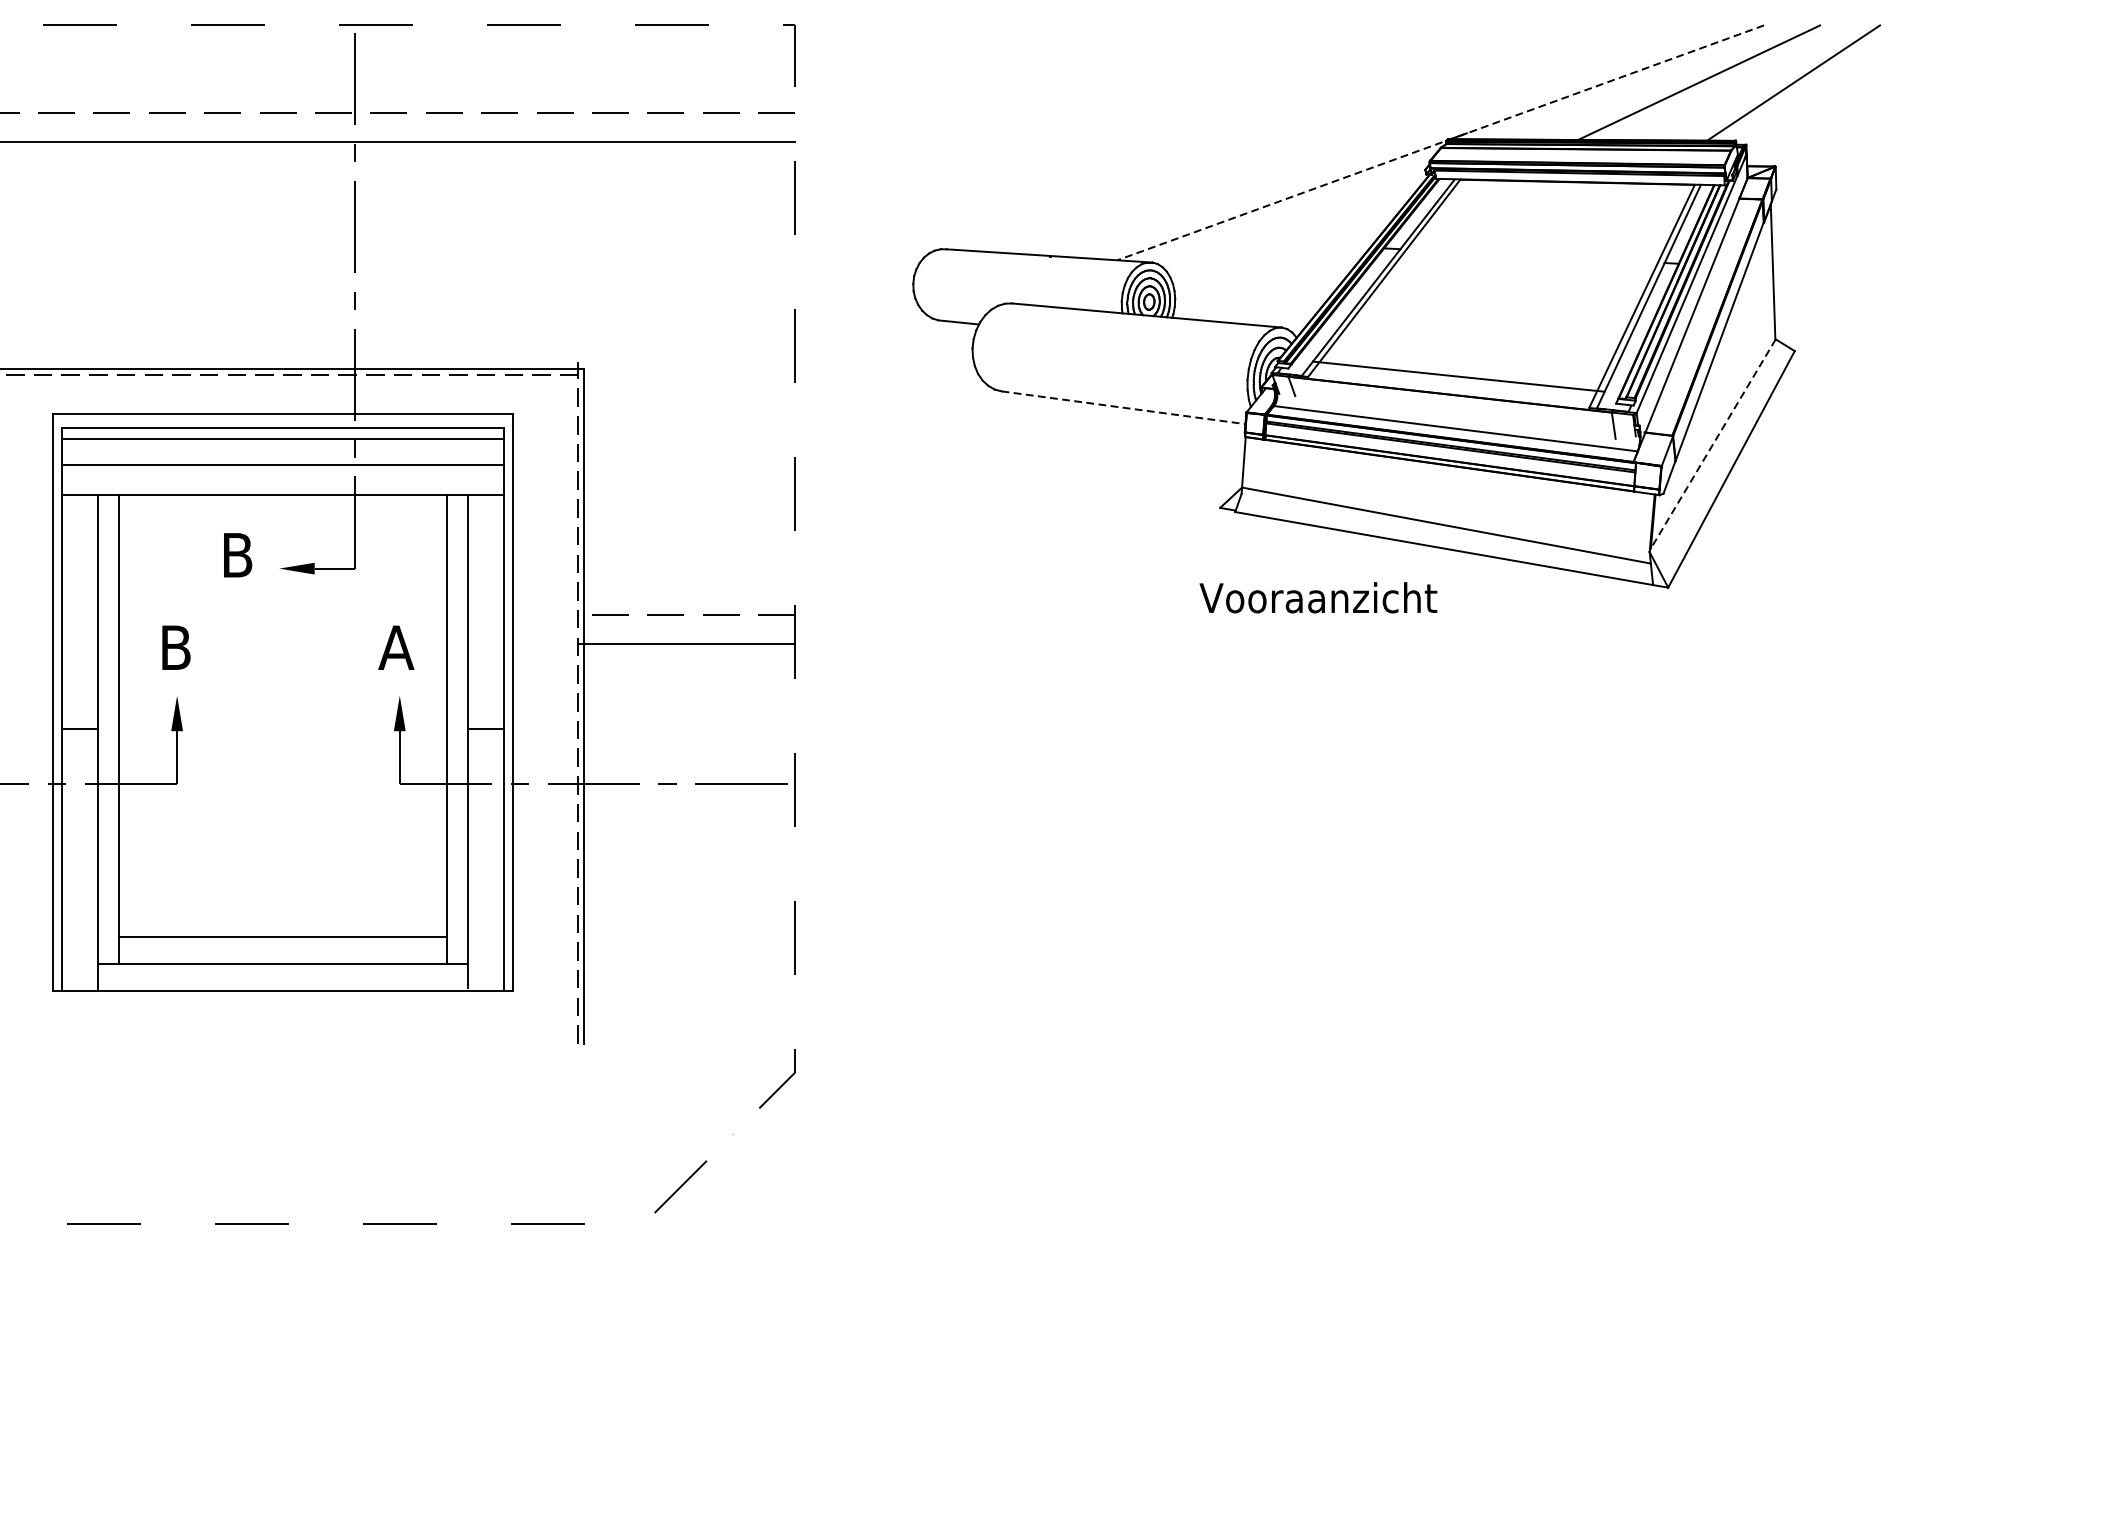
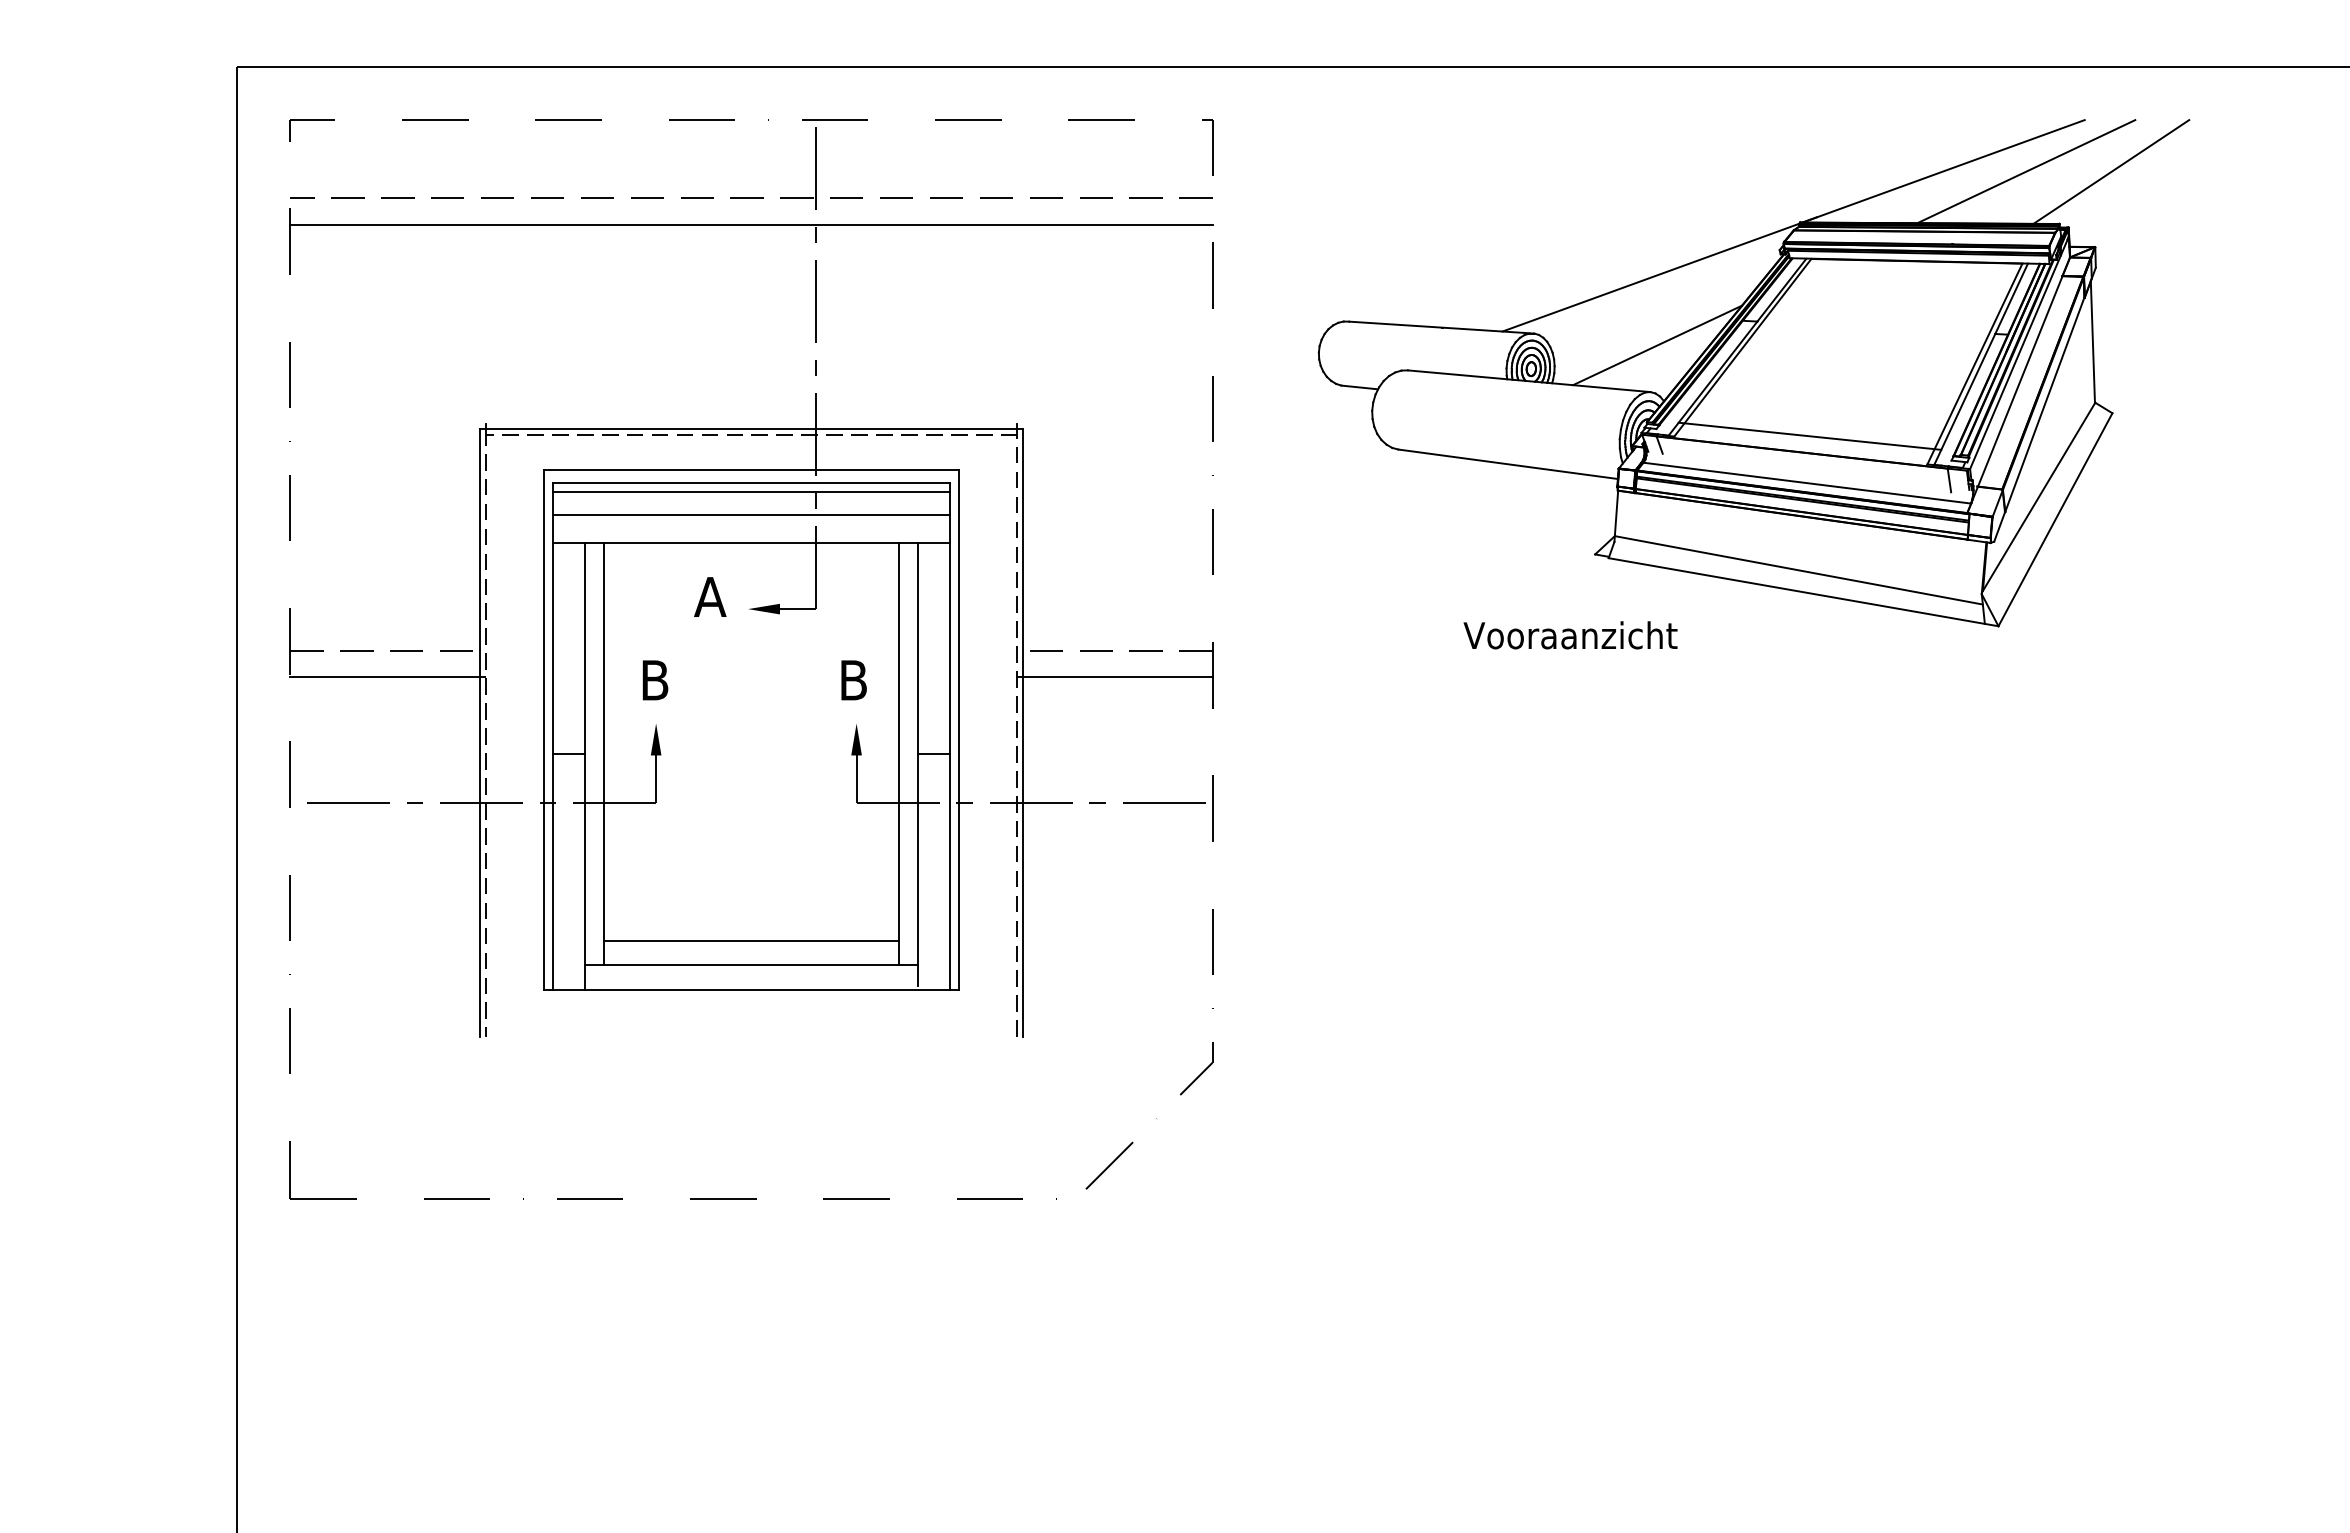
line: (1440, 142) -> (1793, 225), dashed -> solid
line: (1289, 275) -> (1657, 345), added
line: (1123, 408) -> (1508, 464), dashed -> solid
line: (1712, 444) -> (2038, 497), dashed -> solid
text: (237, 554) -> (710, 596), B -> A
text: (1318, 597) -> (1570, 635), moved
text: (396, 647) -> (853, 680), A -> B

